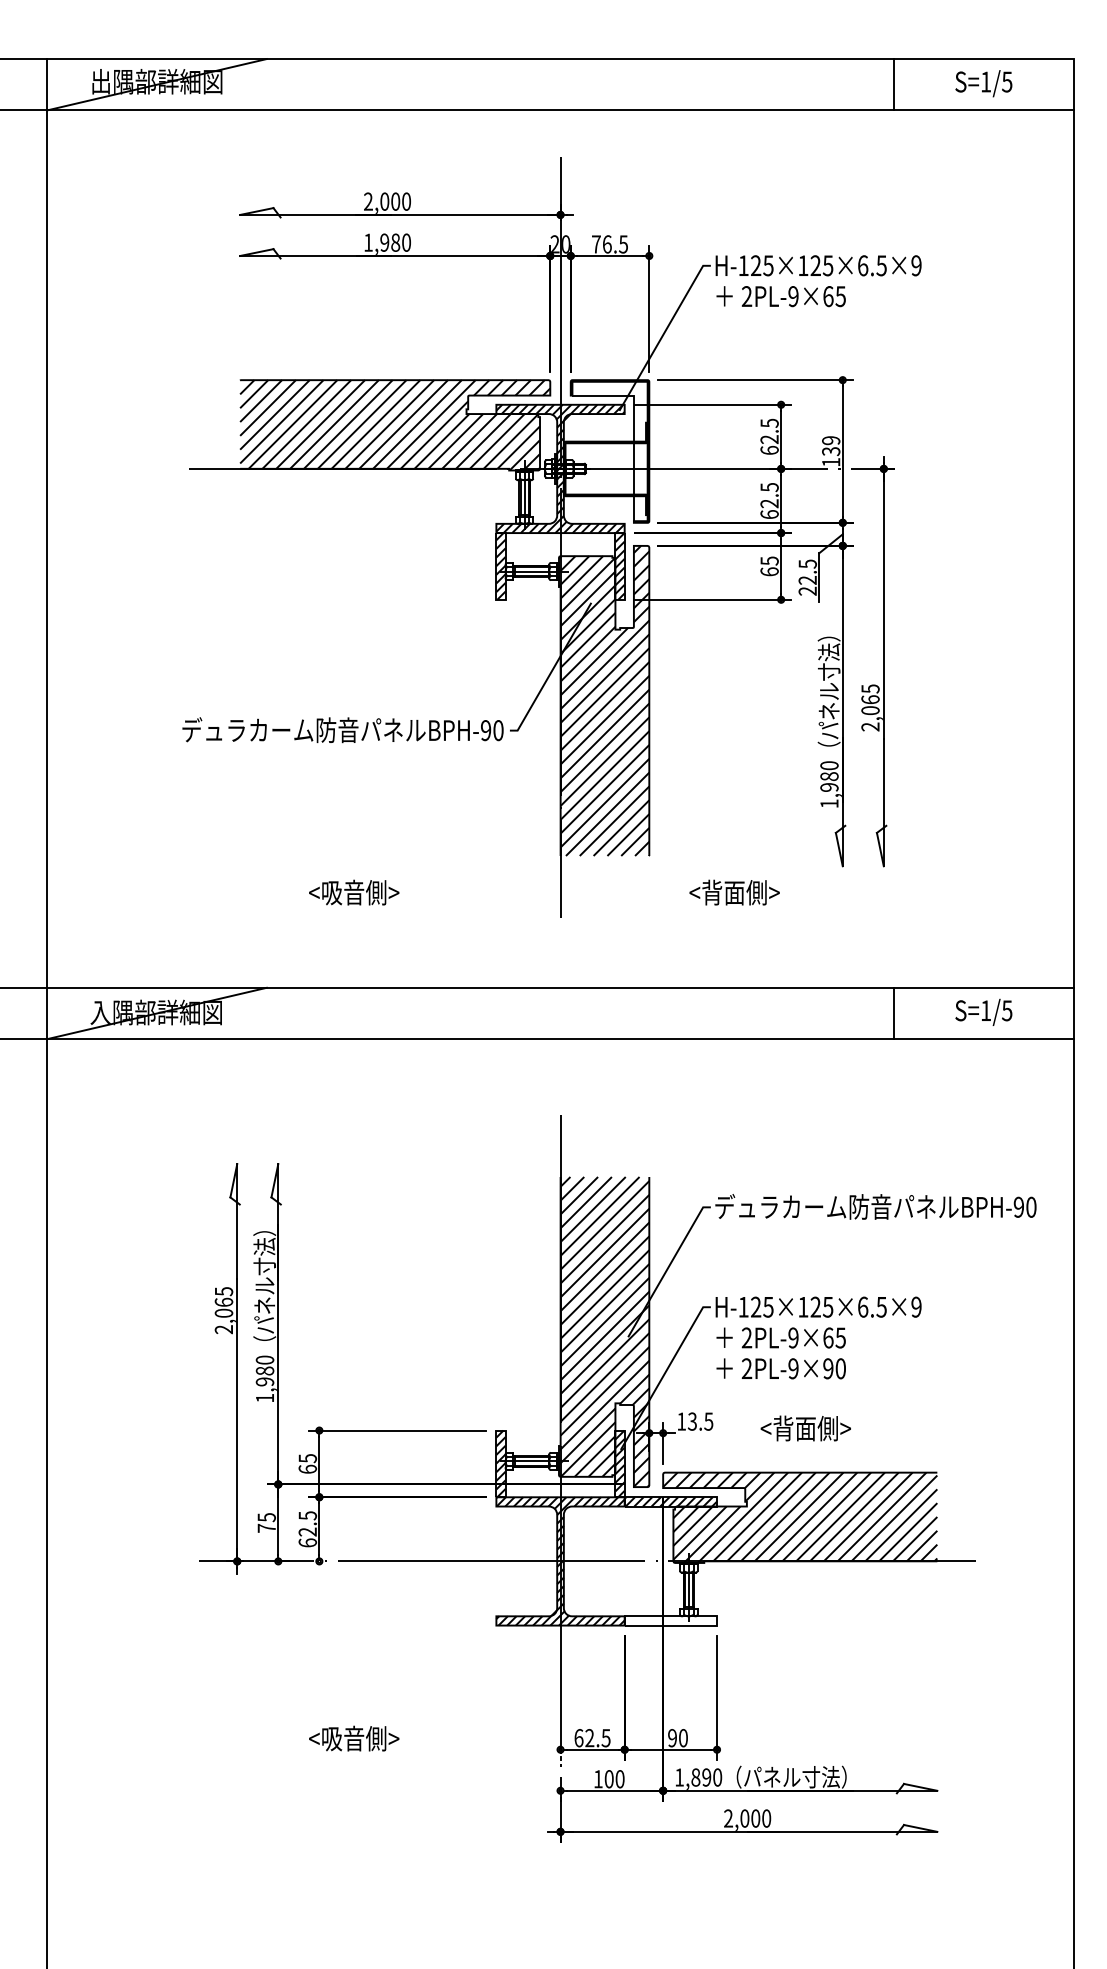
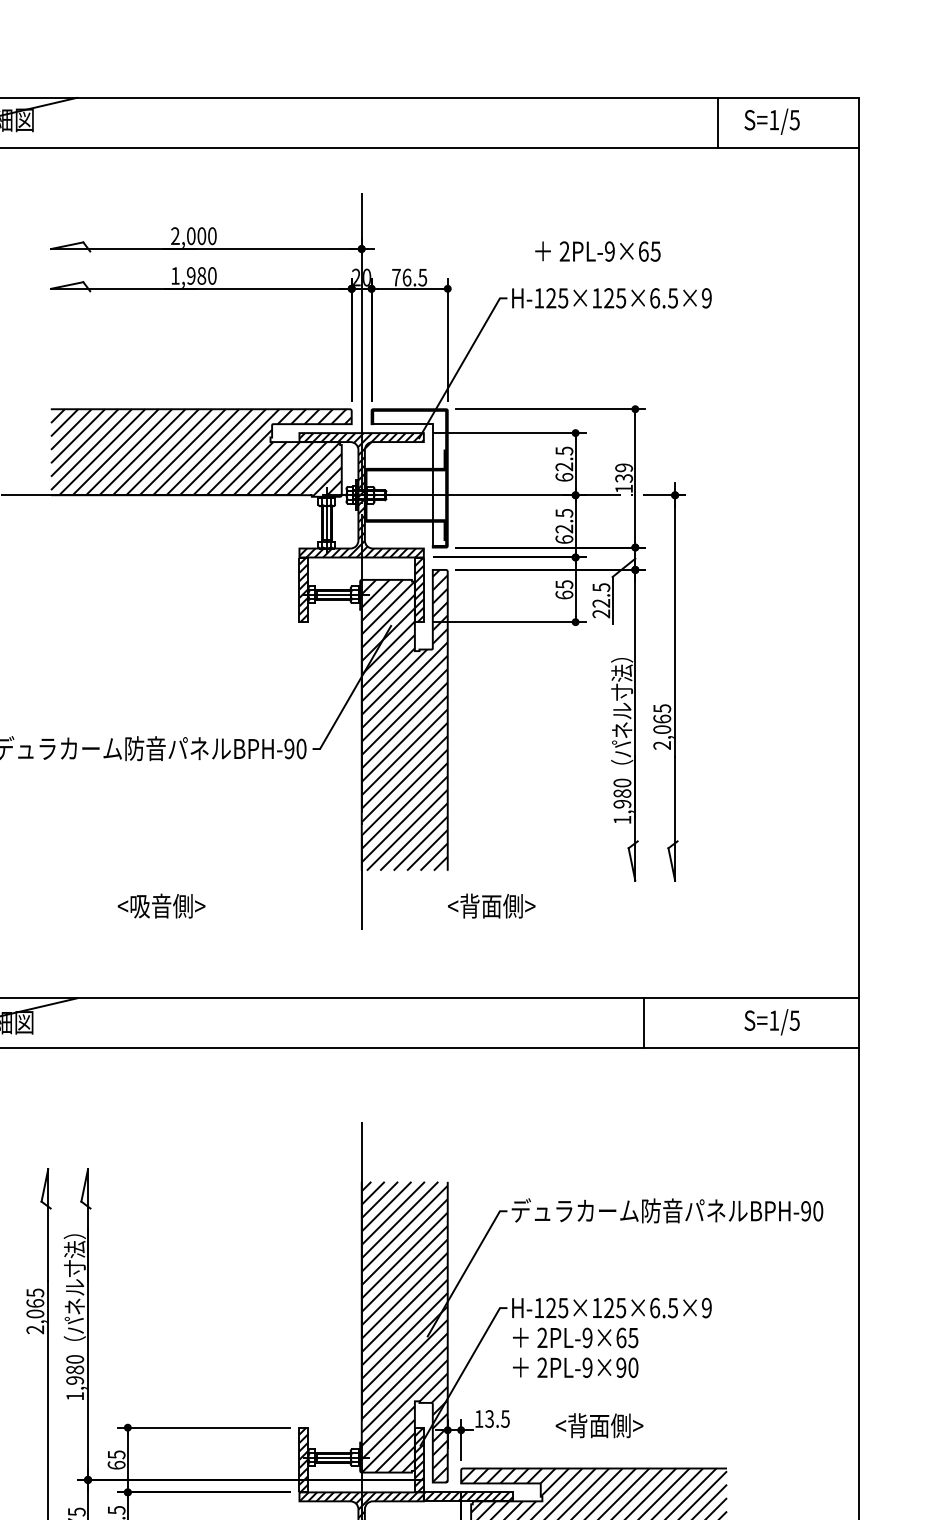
line: (894, 84) -> (718, 122), moved
text: (780, 296) -> (597, 251), moved
text: (734, 892) -> (491, 905), moved
line: (894, 1013) -> (644, 1023), moved

